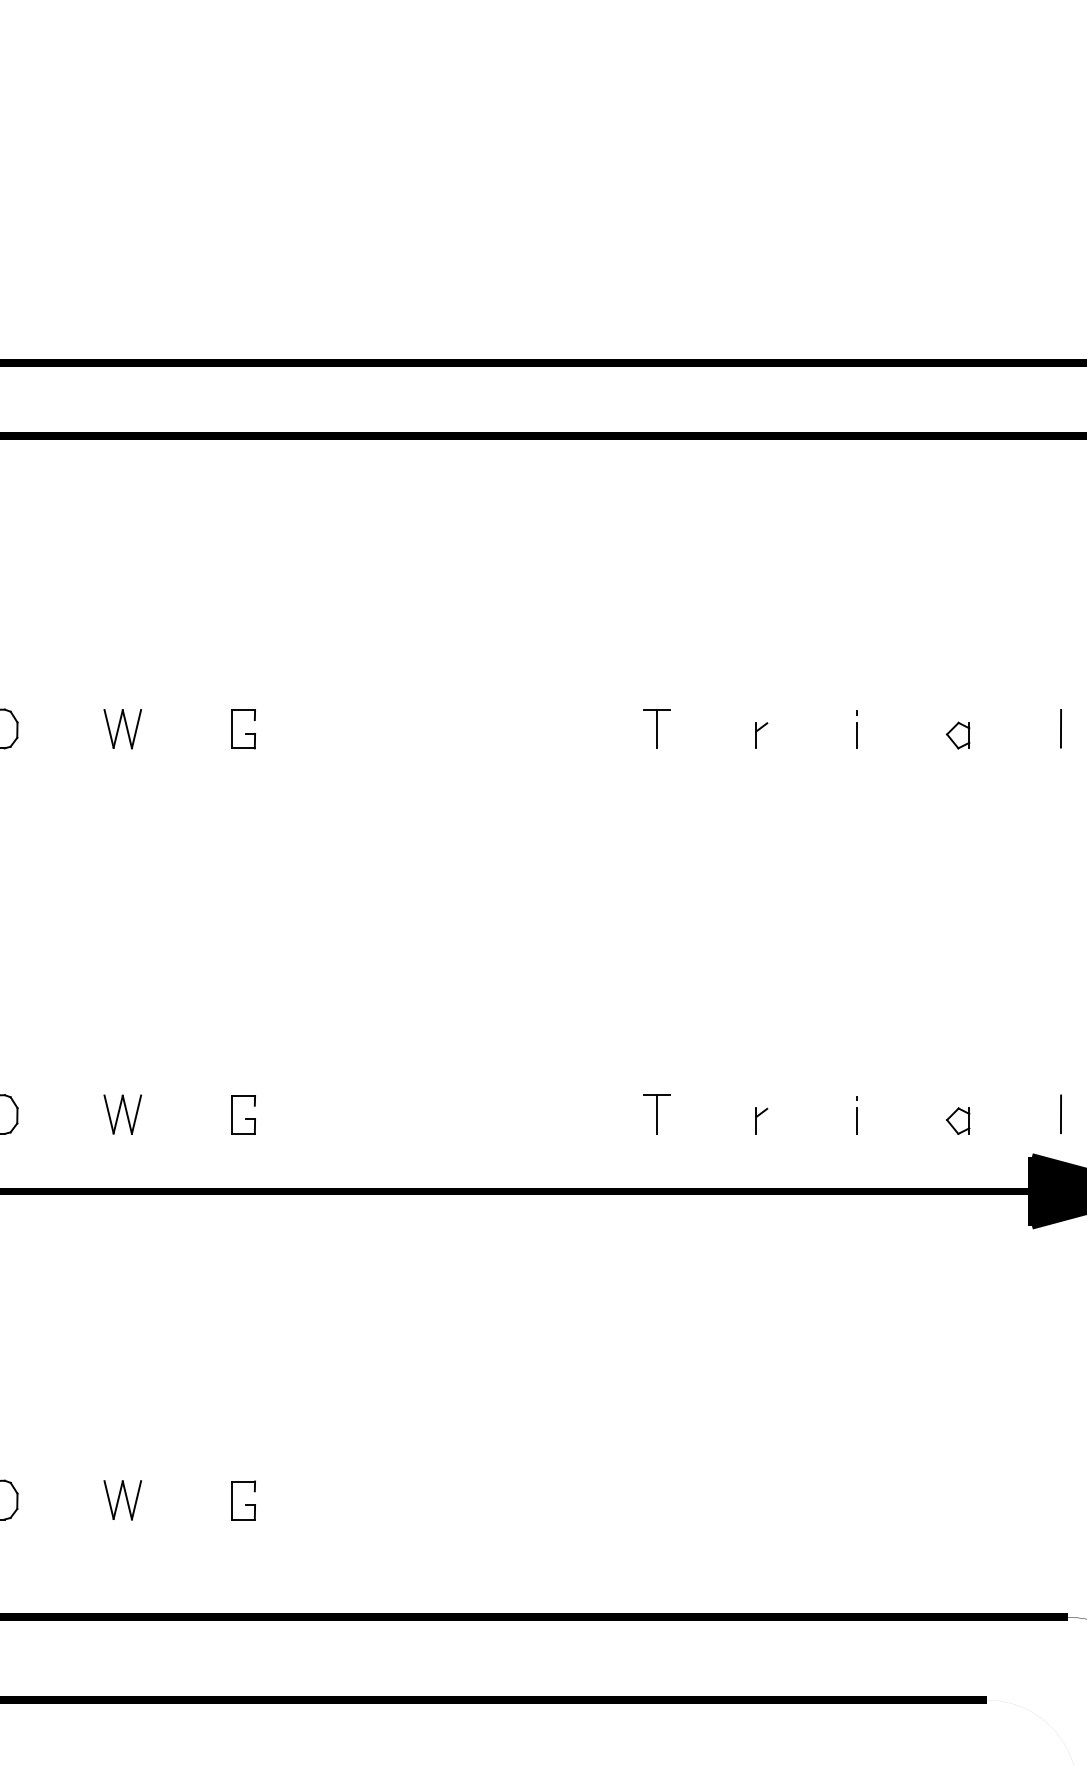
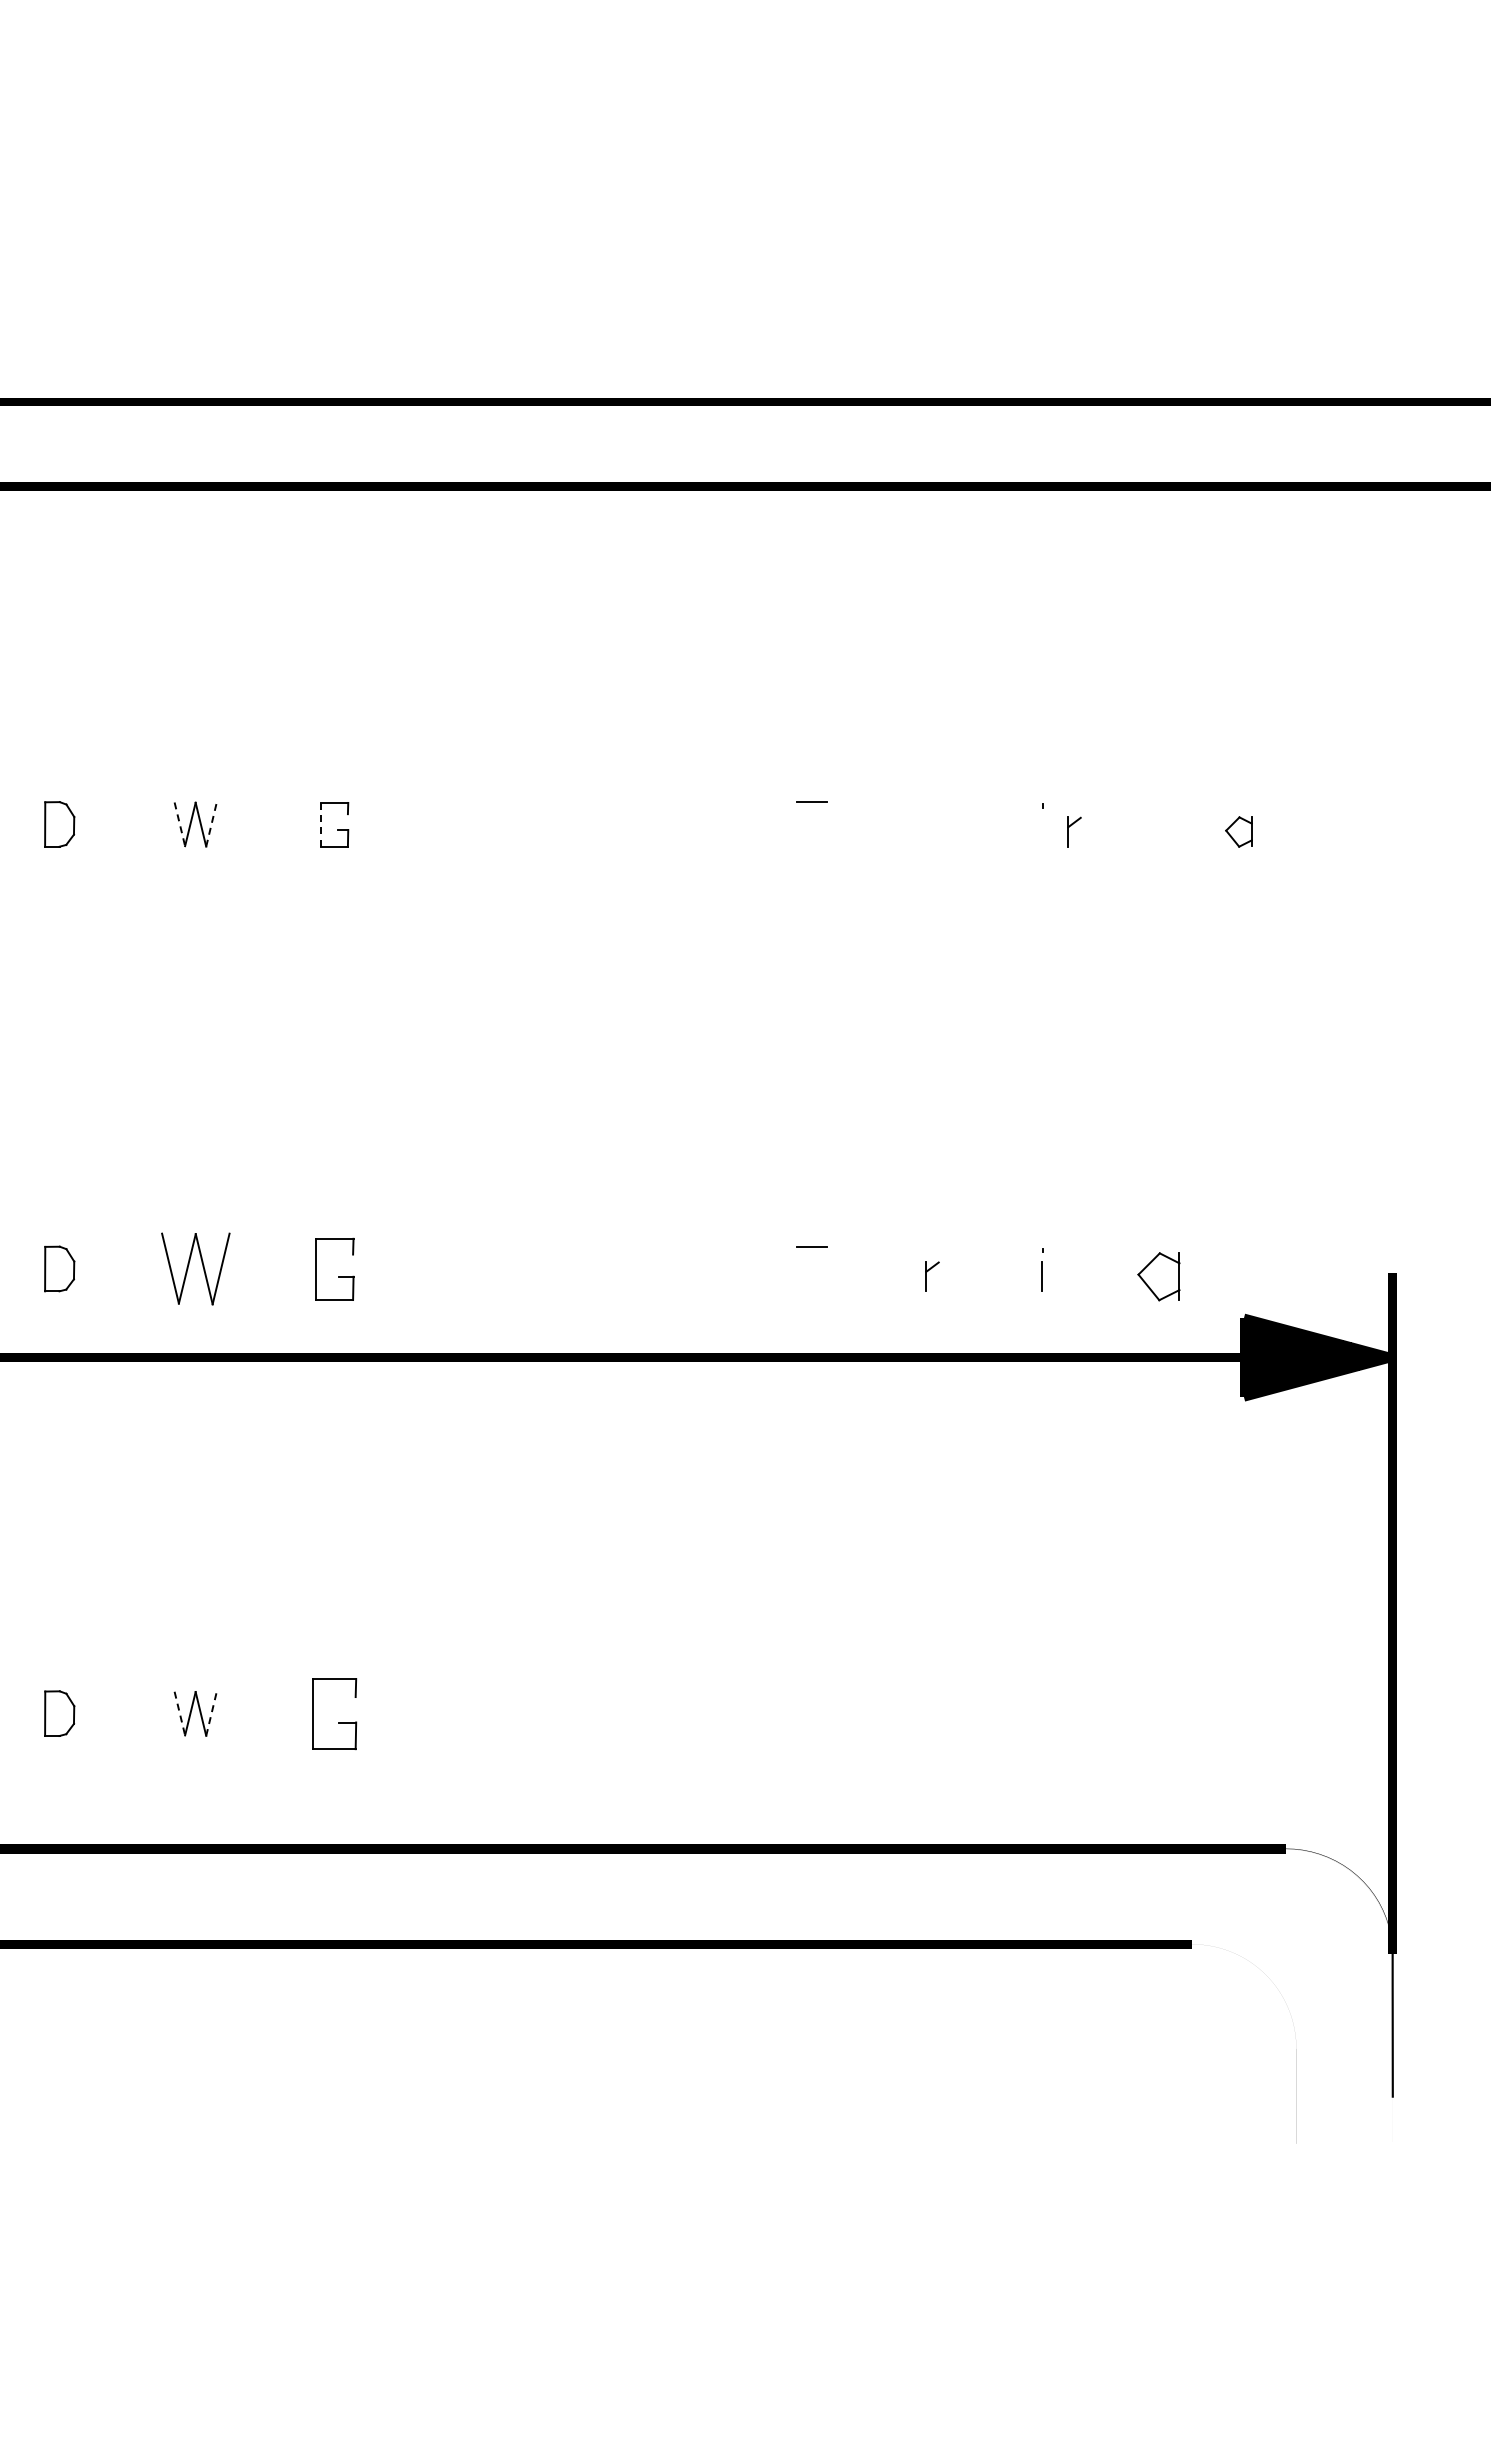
line: (1060, 728) -> (1277, 823), removed
line: (108, 729) -> (179, 824), solid -> dashed
line: (136, 729) -> (211, 824), solid -> dashed
line: (231, 729) -> (321, 824), solid -> dashed
line: (656, 729) -> (811, 824), removed
part: (761, 735) -> (1074, 831), moved
line: (856, 735) -> (1041, 831), removed
part: (957, 735) -> (1238, 831), moved
part: (122, 1114) -> (195, 1269), size x1.6
part: (243, 1114) -> (334, 1269), size x1.4
line: (656, 1114) -> (811, 1268), removed
line: (1060, 1114) -> (1277, 1268), removed
part: (957, 1121) -> (1158, 1276), size x1.6
line: (108, 1500) -> (179, 1714), solid -> dashed
line: (136, 1500) -> (211, 1713), solid -> dashed
part: (243, 1500) -> (334, 1713), size x1.6

